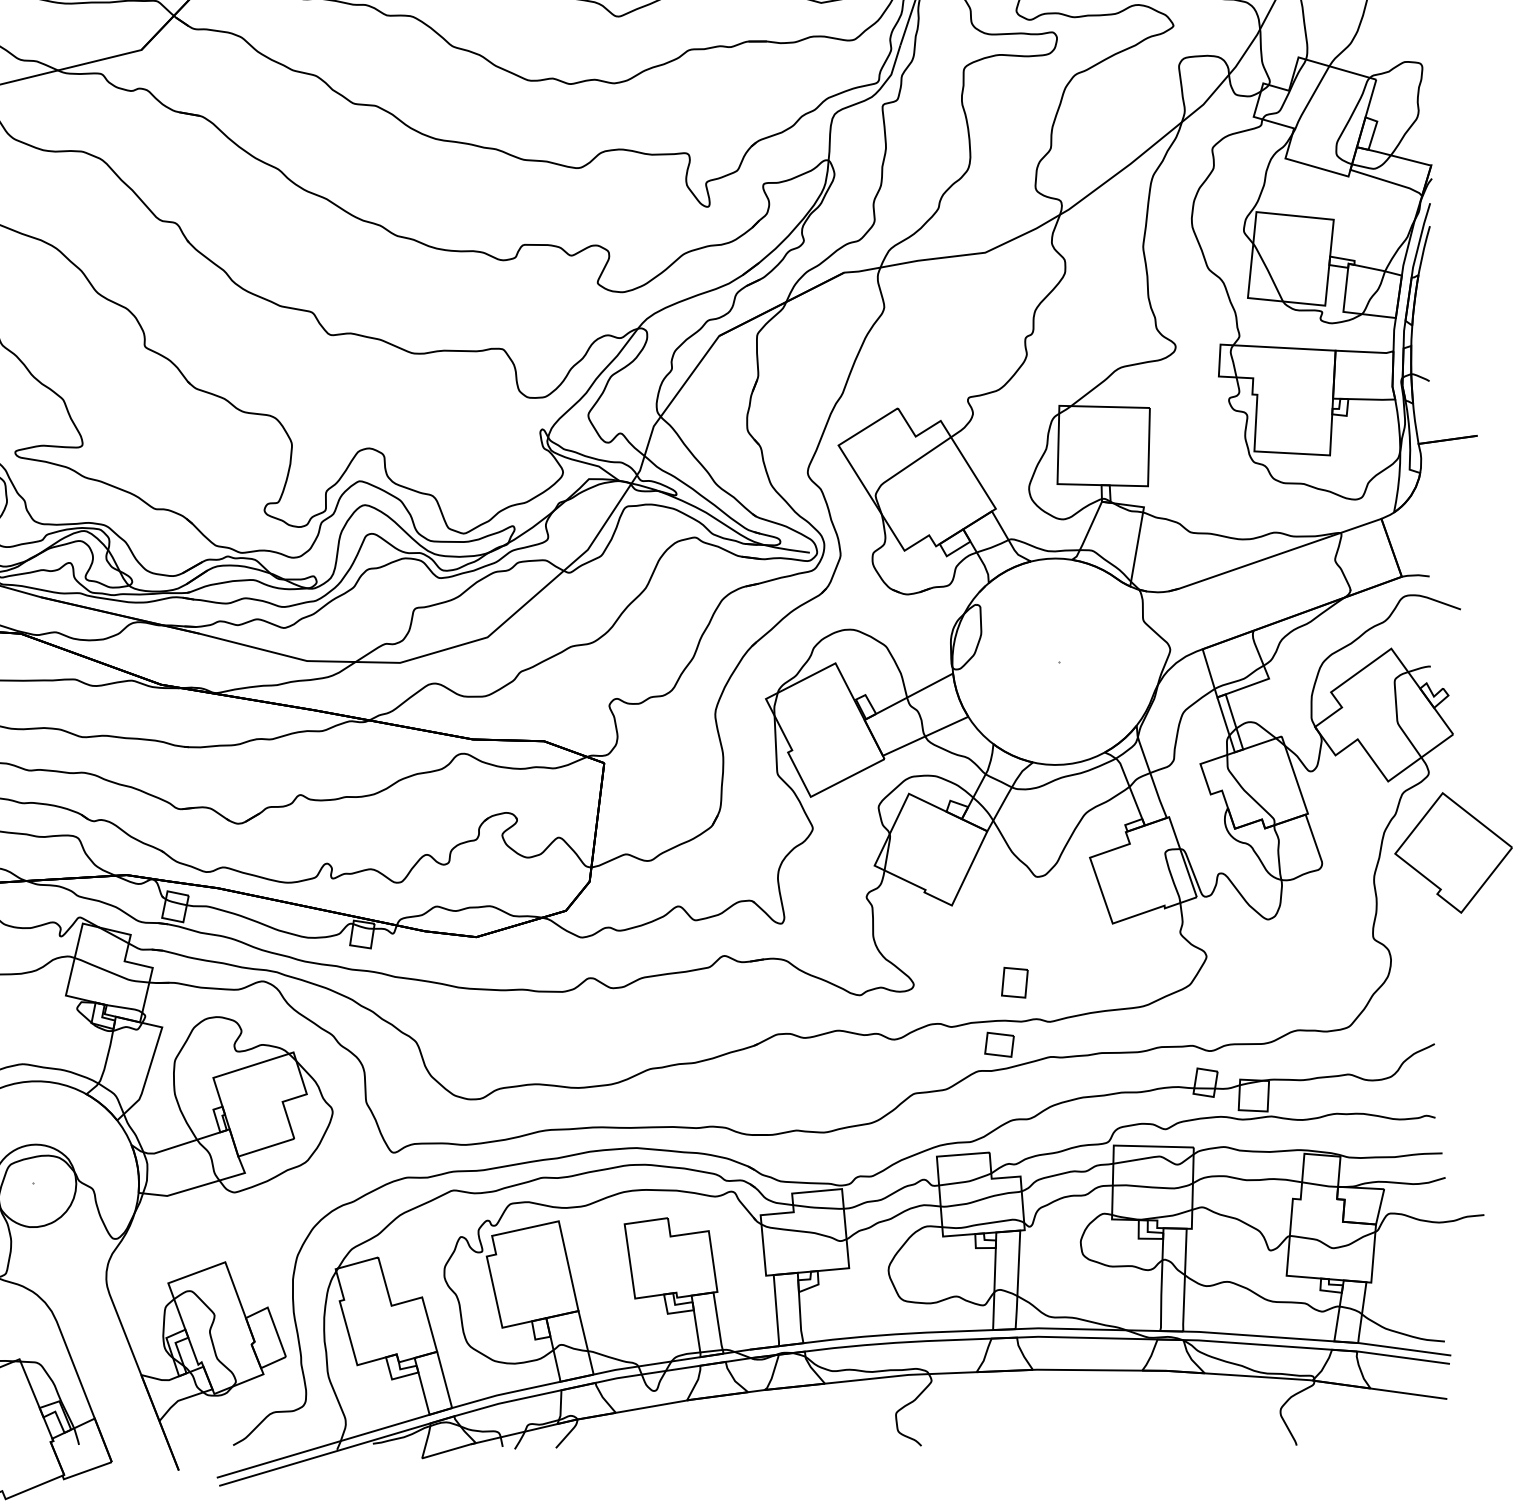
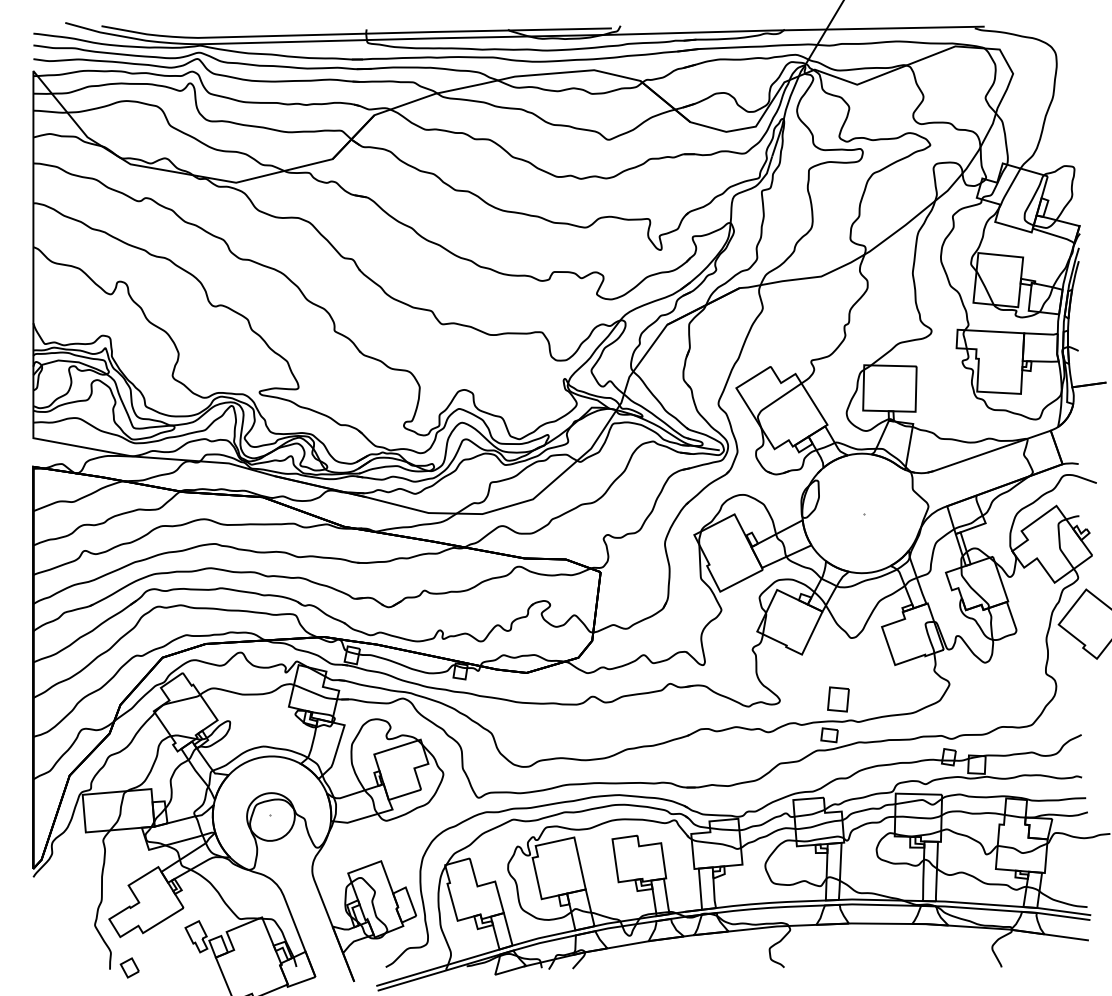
part: (1014, 981) -> (838, 698), size x1.4

